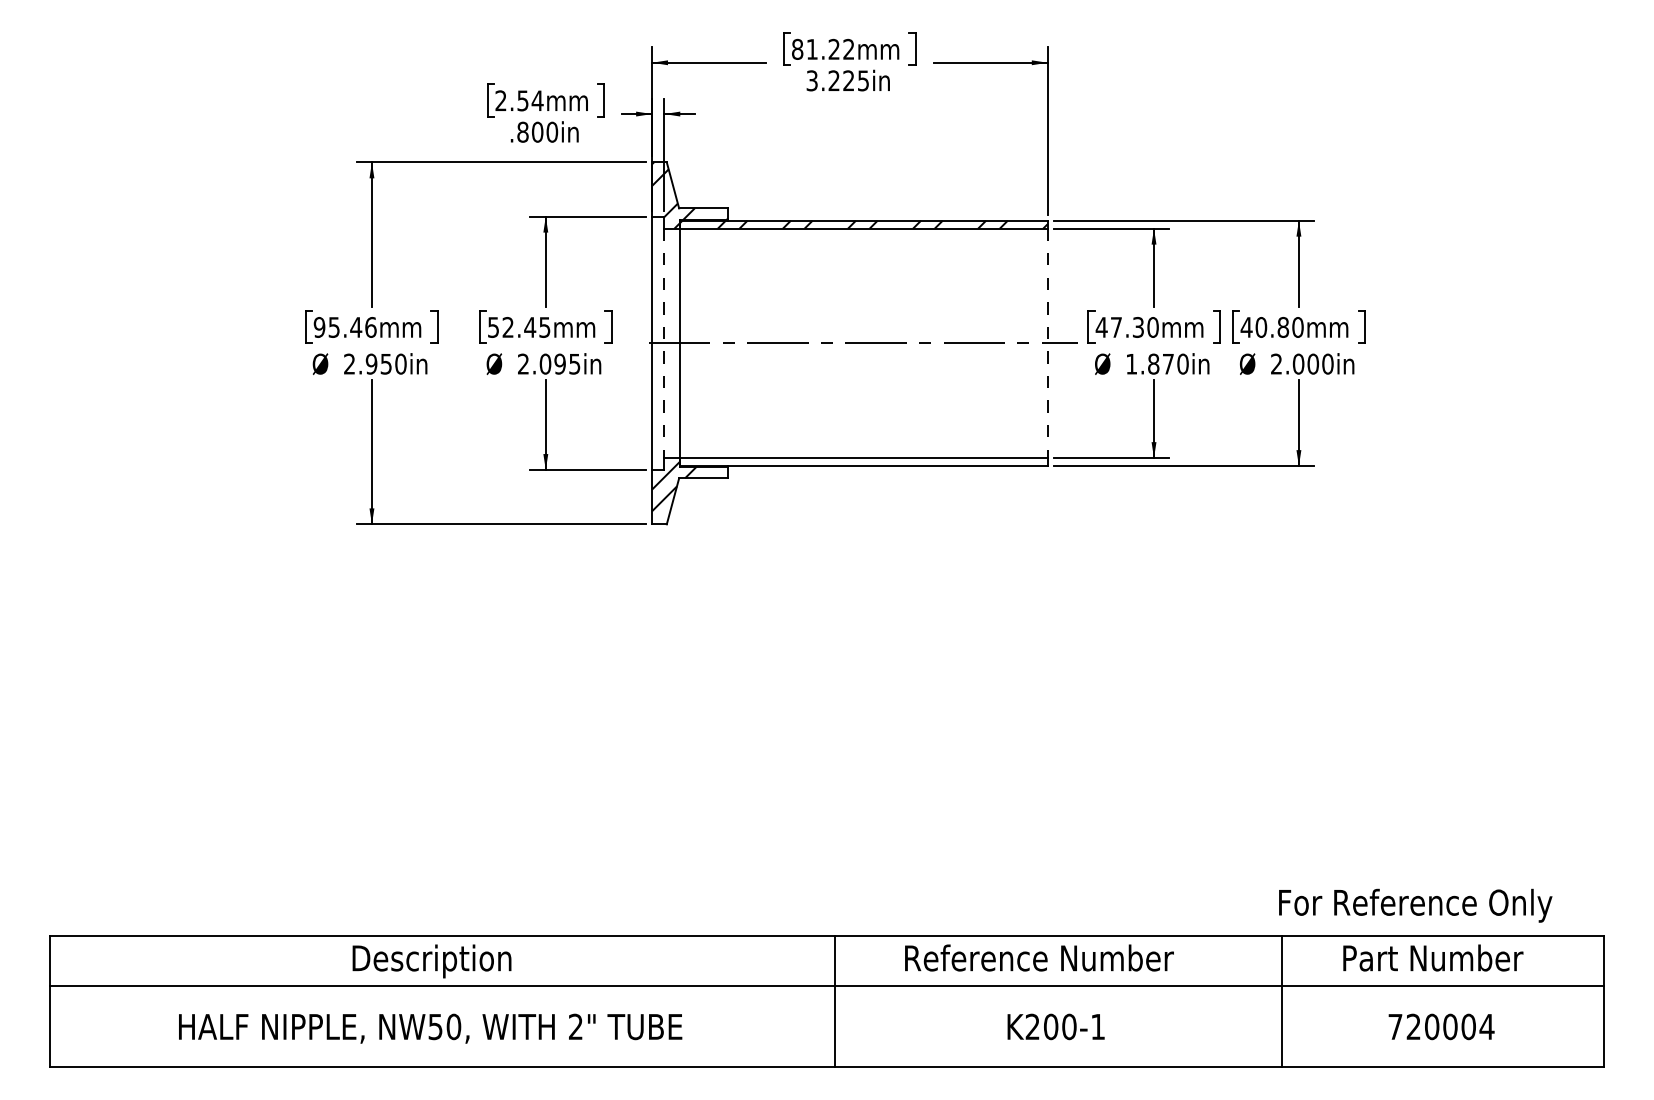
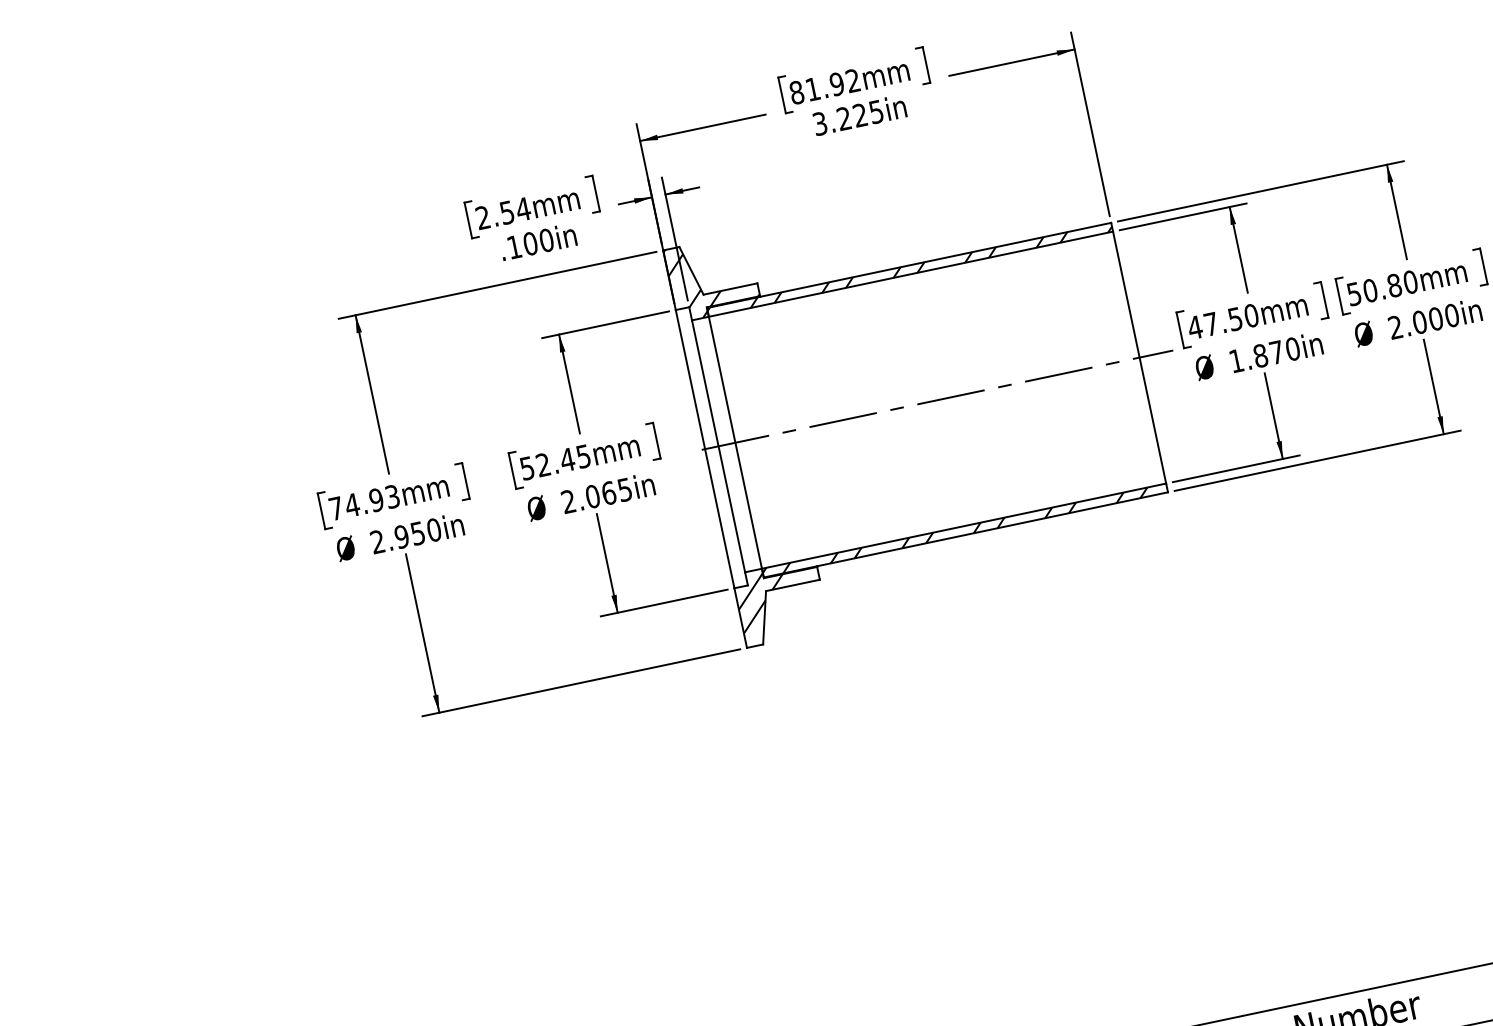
text: (833, 49) -> (836, 84), 81.22mm -> 81.92mm
text: (522, 131) -> (513, 246), .800in -> .100in
text: (344, 326) -> (363, 501), 95.46mm -> 74.93mm
text: (1138, 327) -> (1235, 319), 47.30mm -> 47.50mm
text: (1246, 327) -> (1354, 294), 40.80mm -> 50.80mm
line: (664, 343) -> (718, 446), dashed -> solid
line: (1047, 343) -> (1139, 357), dashed -> solid
text: (559, 363) -> (608, 492), 2.095in -> 2.065in
hatch: (854, 462) -> (954, 533), added

